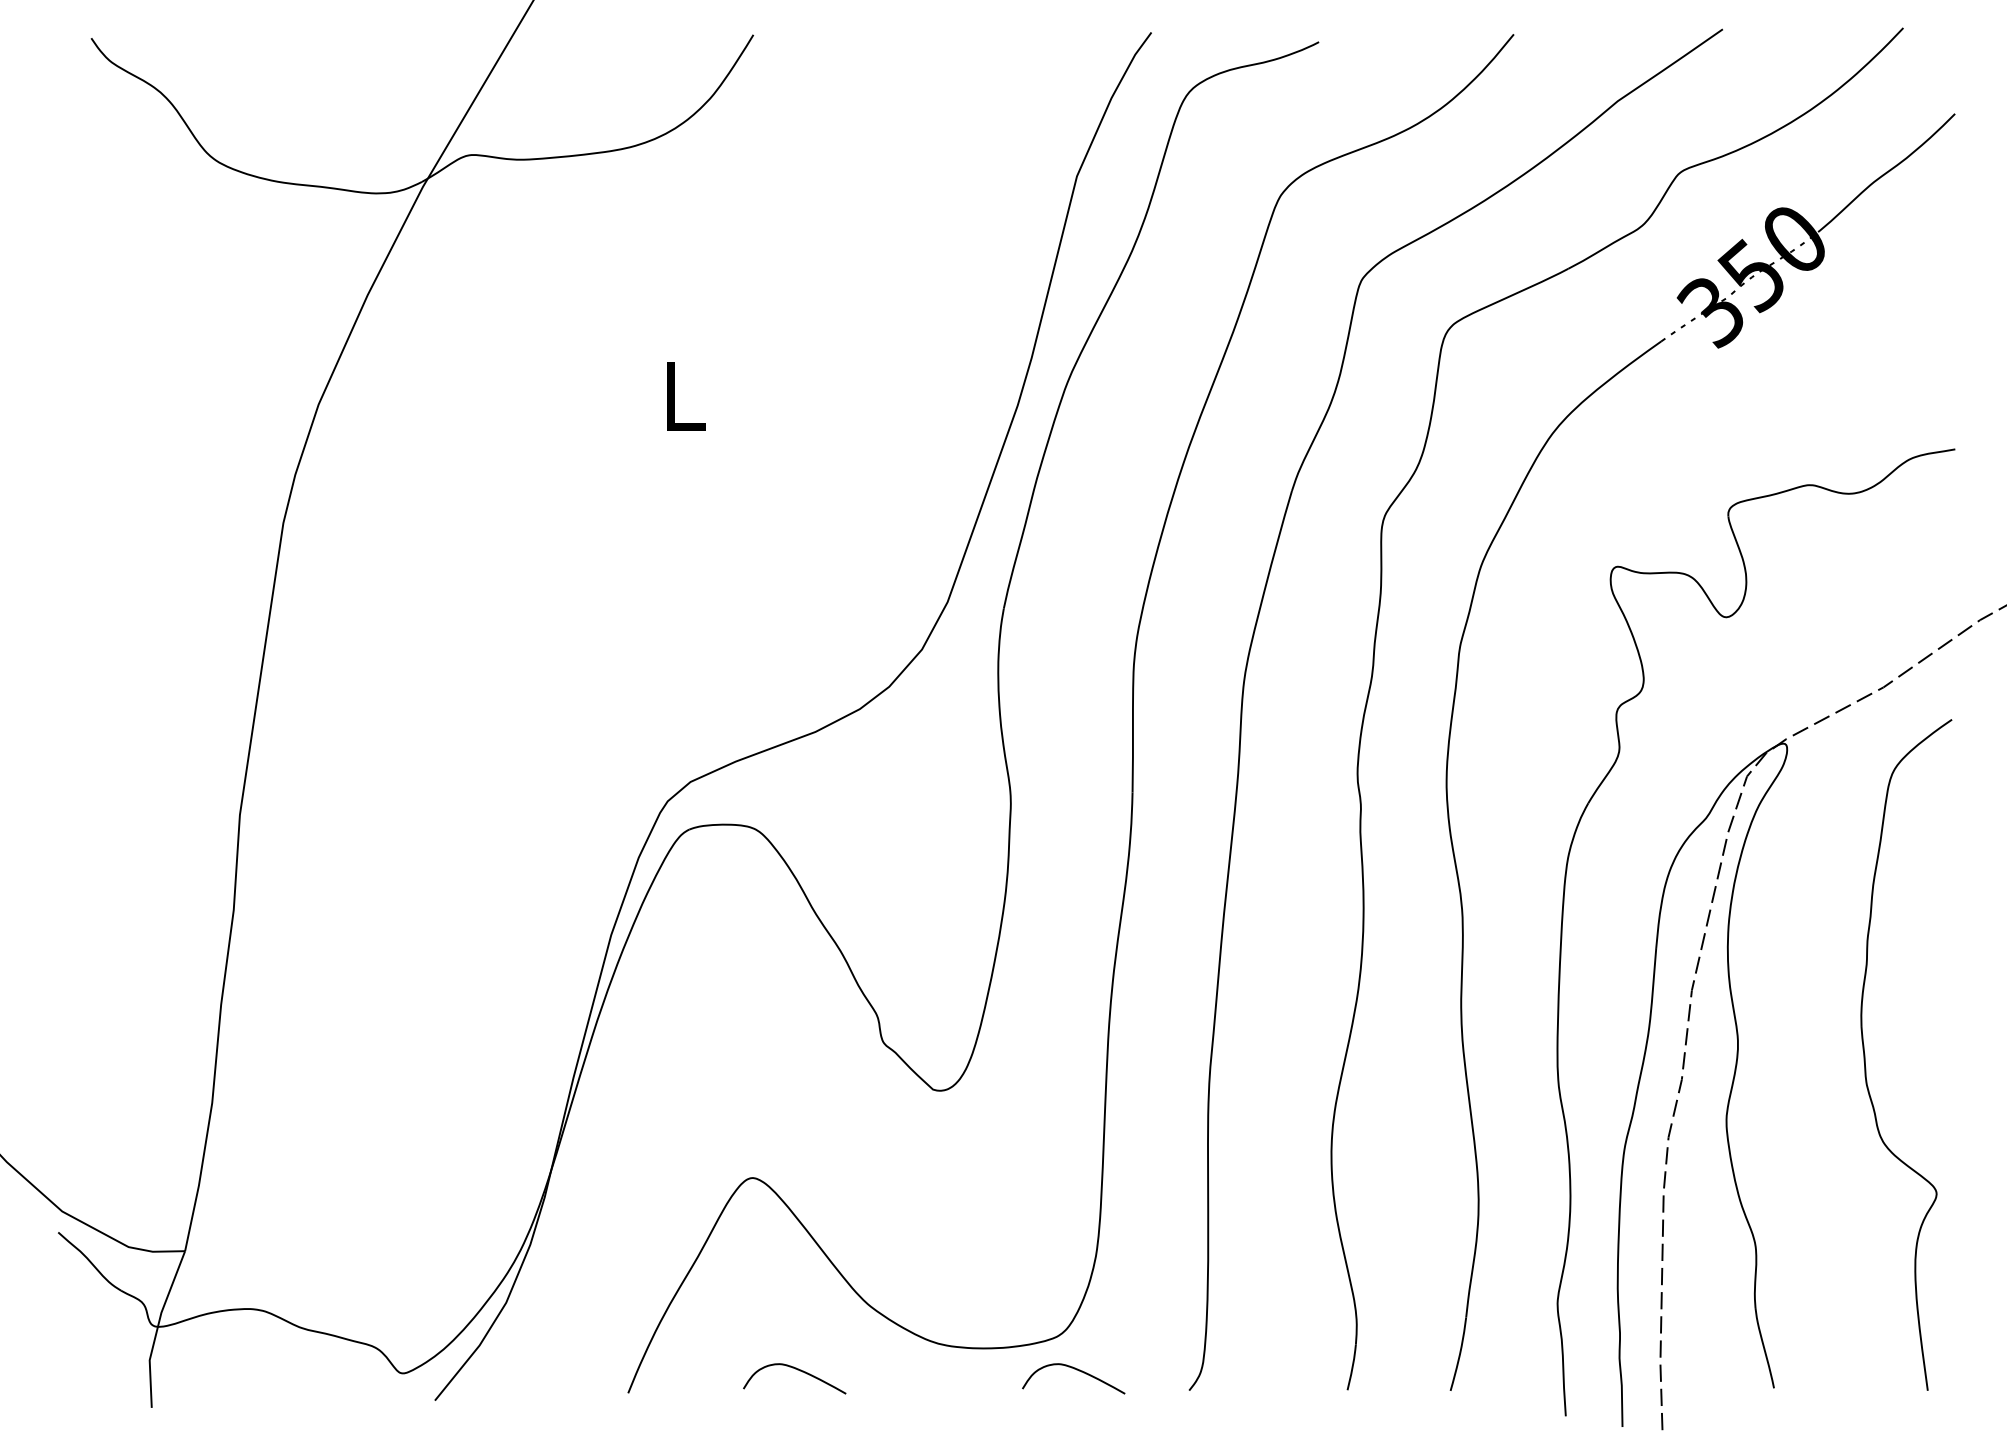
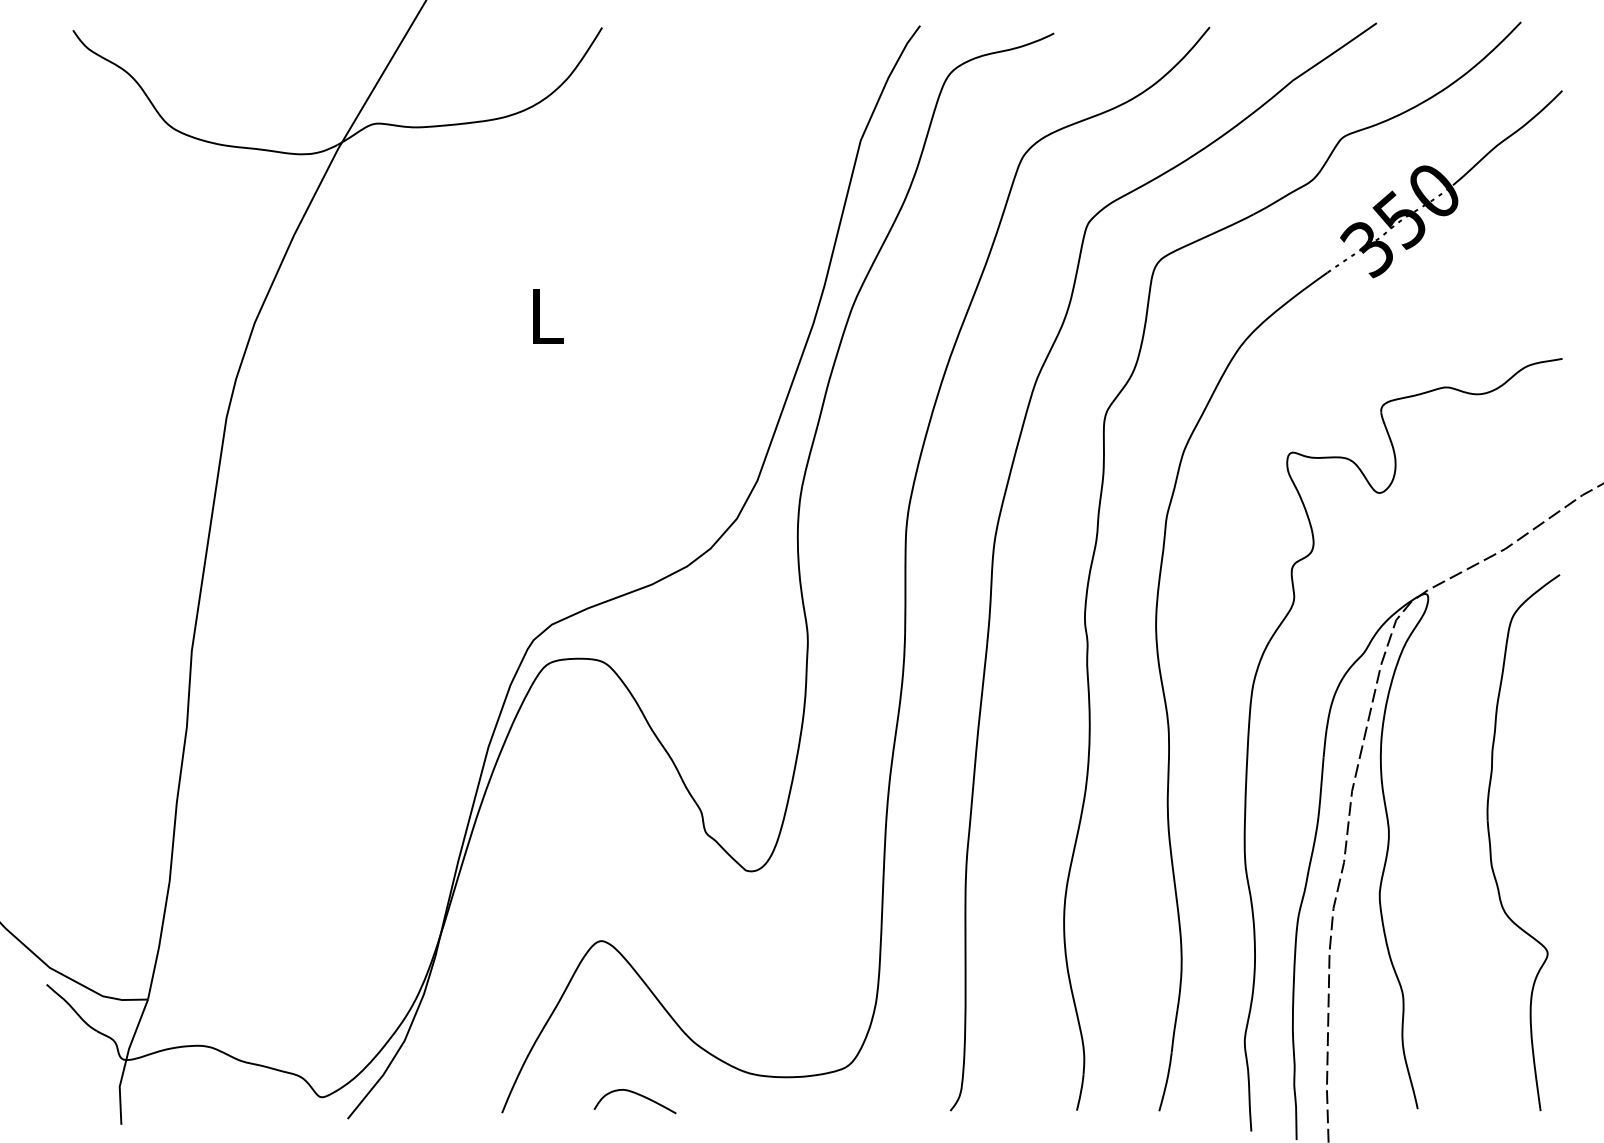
curve: (1076, 1370) -> (860, 1094), removed

